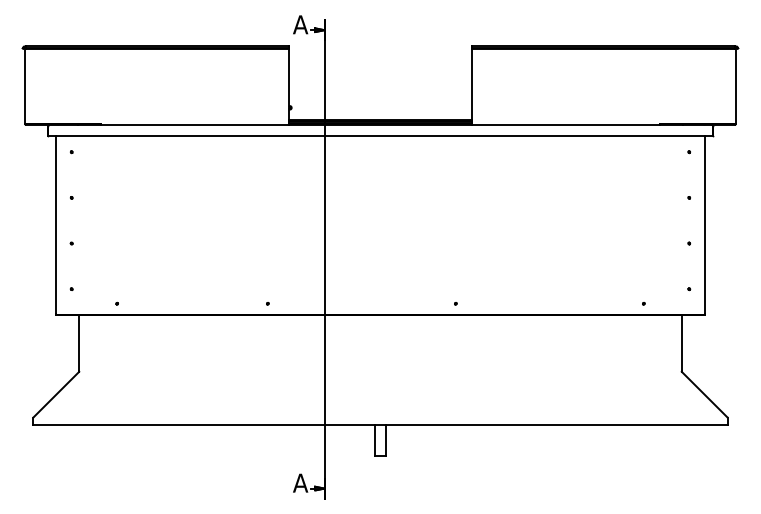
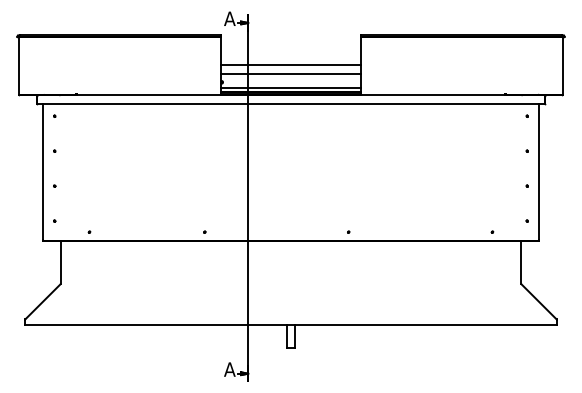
line: (380, 84) -> (291, 64), added
line: (380, 96) -> (291, 73), added
line: (380, 115) -> (291, 88), added

